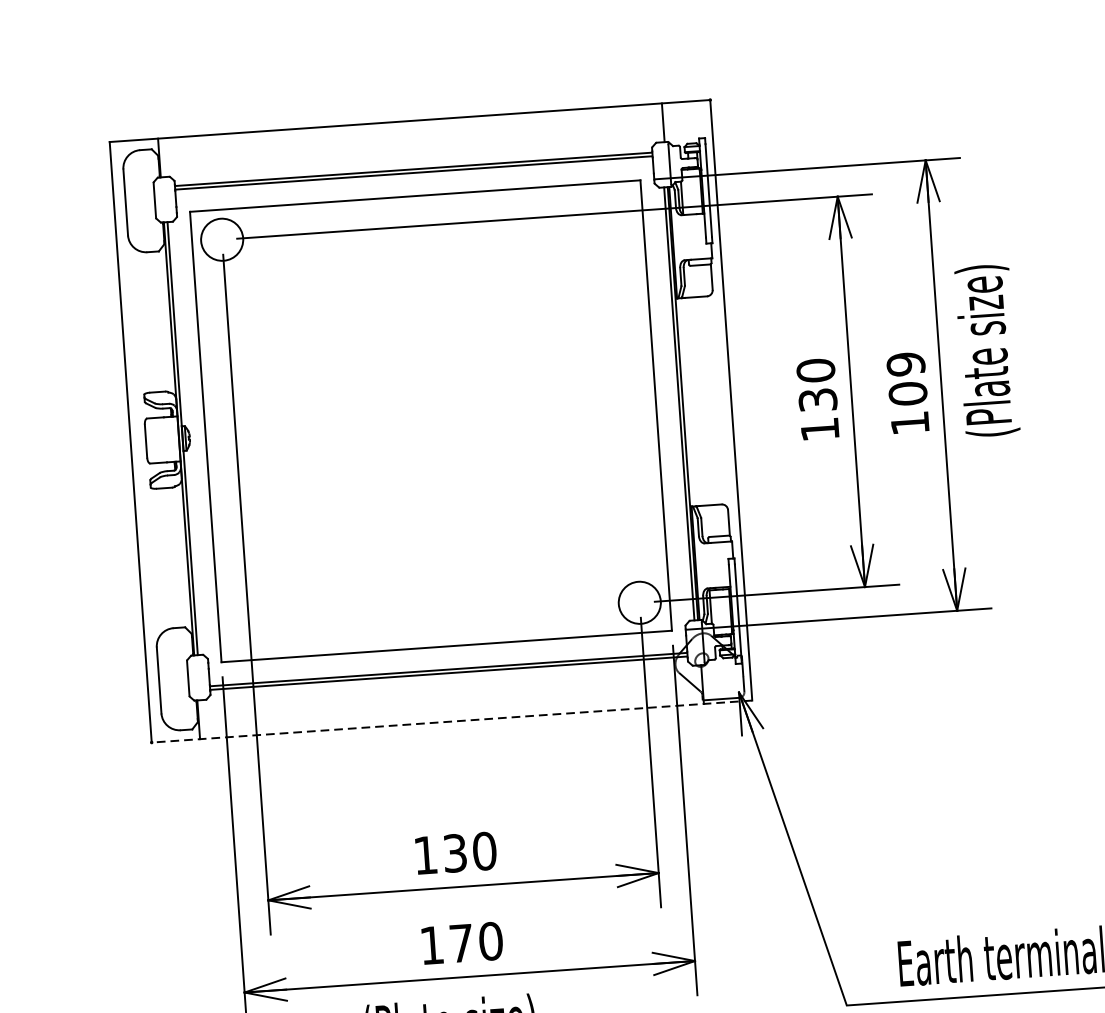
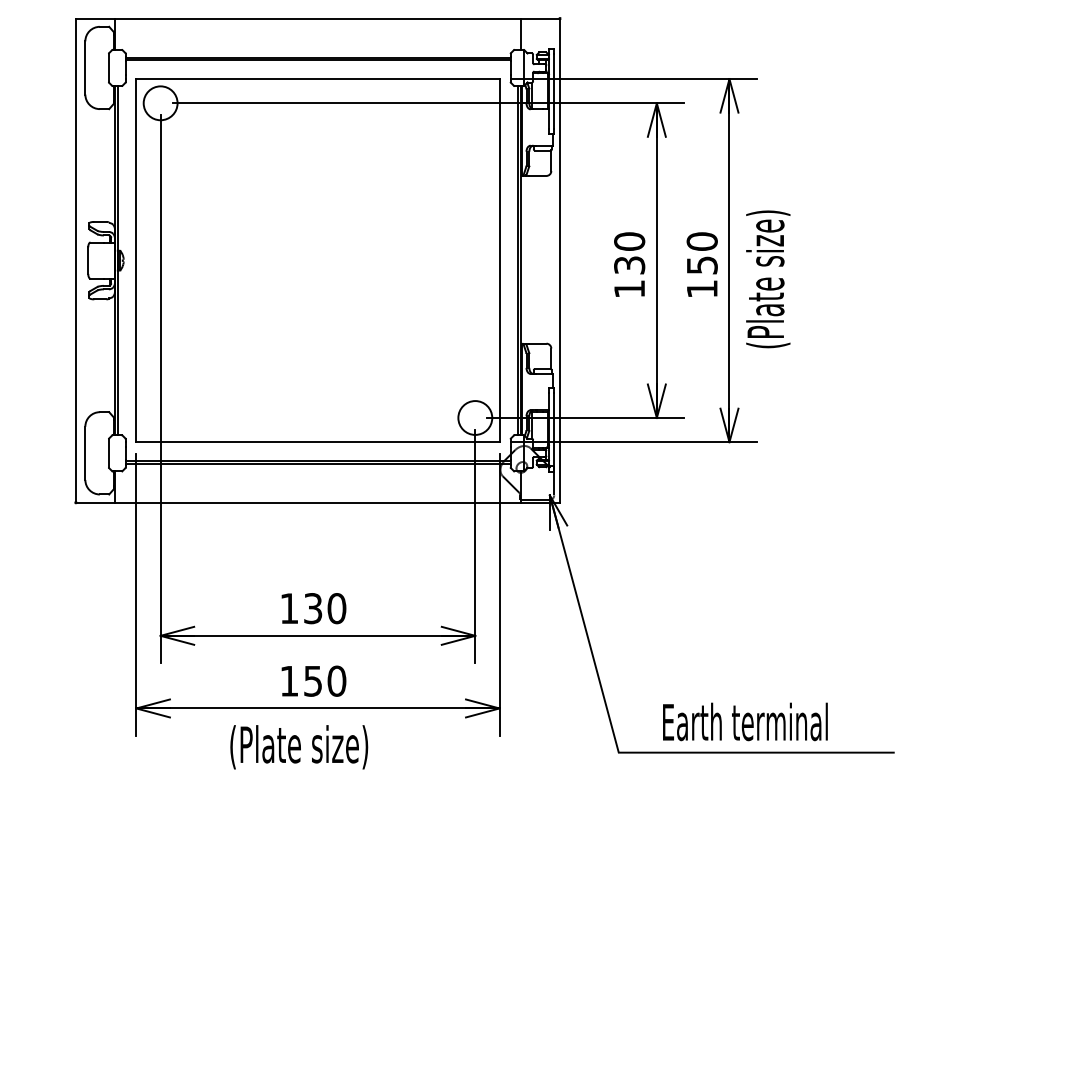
text: (987, 351) -> (768, 279), moved
text: (906, 379) -> (701, 253), 109 -> 150
line: (451, 721) -> (317, 502), dashed -> solid
text: (460, 943) -> (312, 681), 170 -> 150

